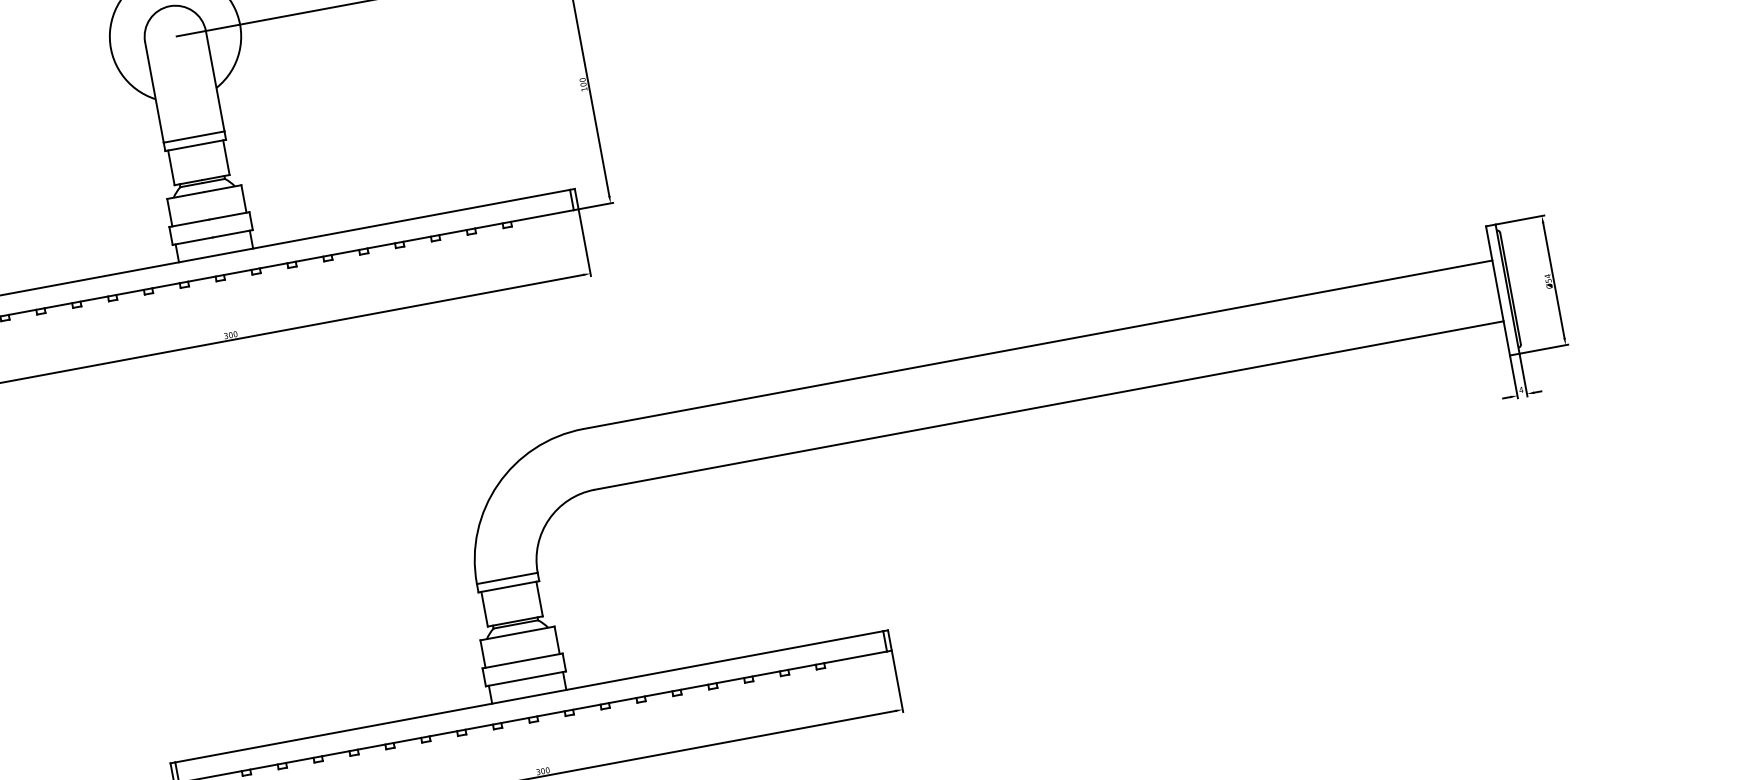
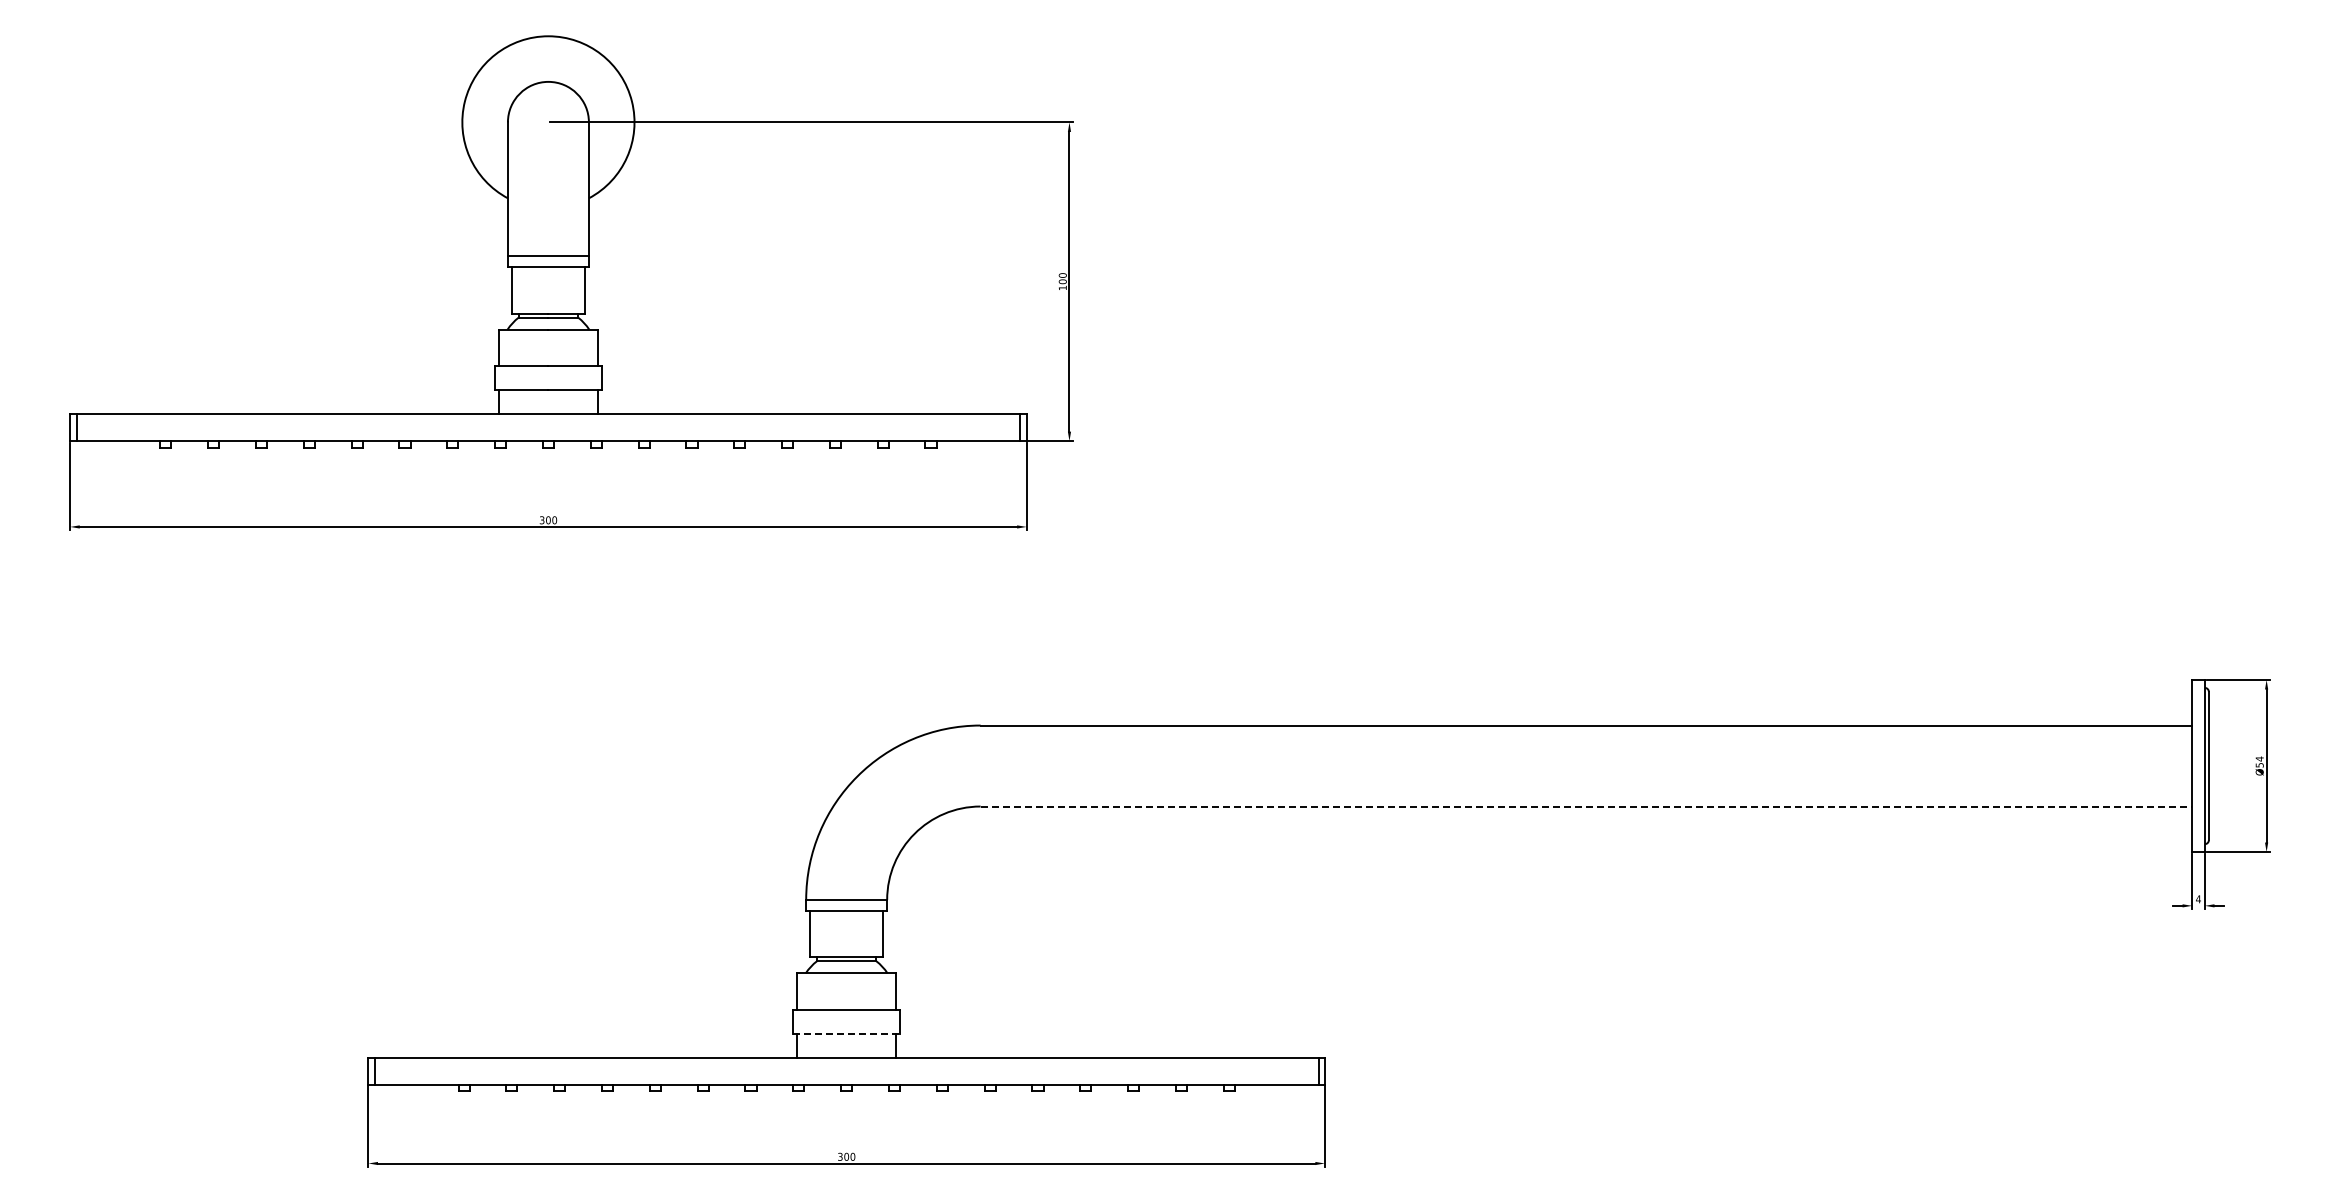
line: (1049, 405) -> (1586, 806), solid -> dashed
line: (526, 678) -> (847, 1033), solid -> dashed

